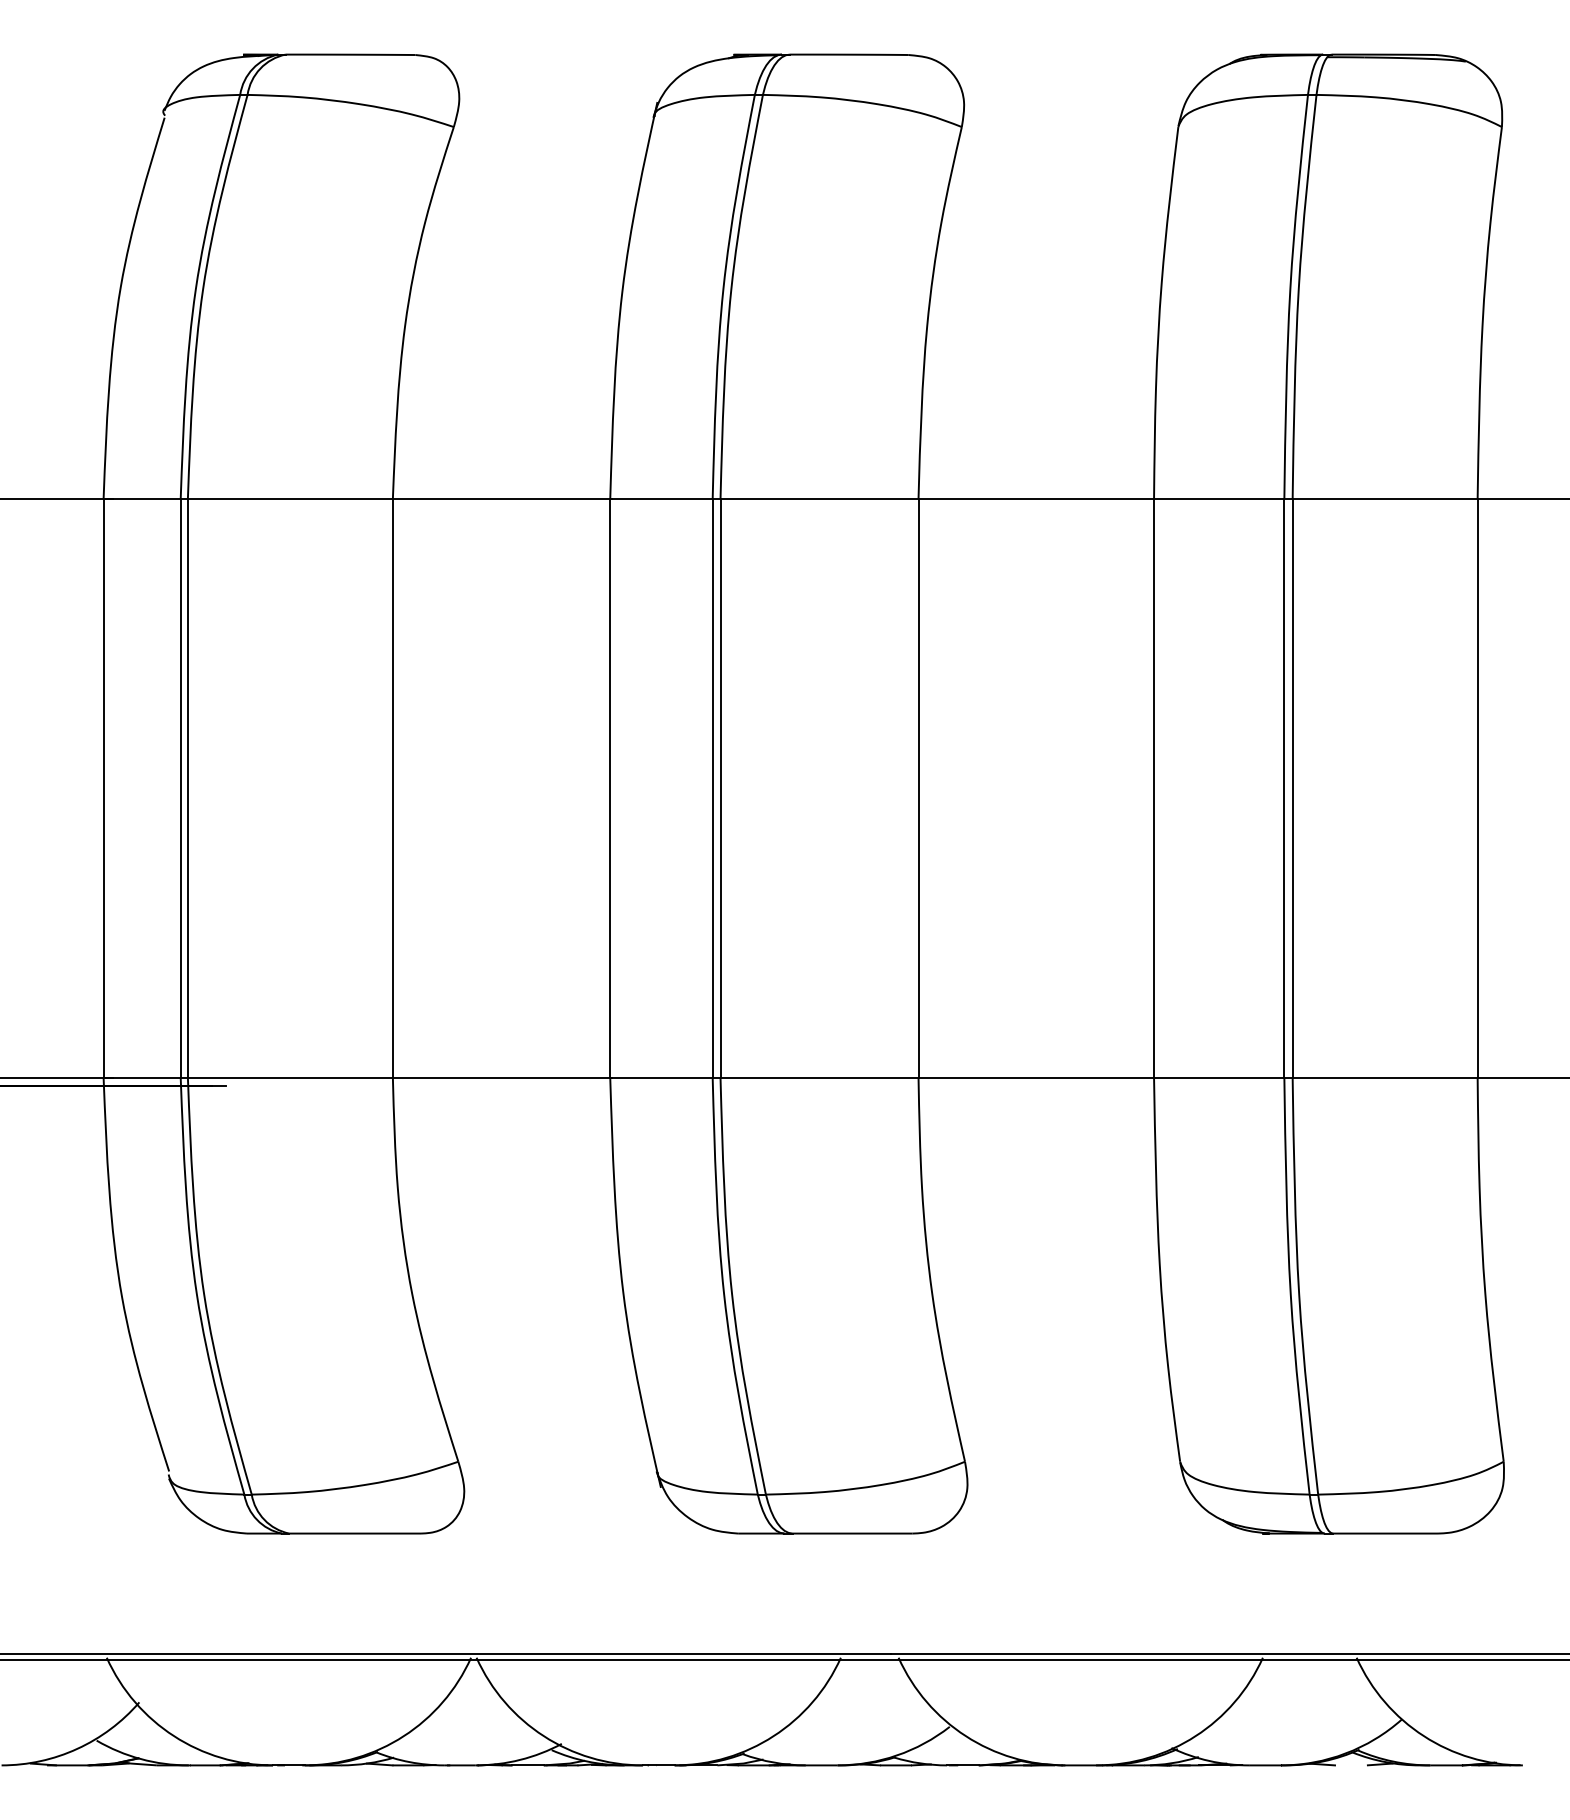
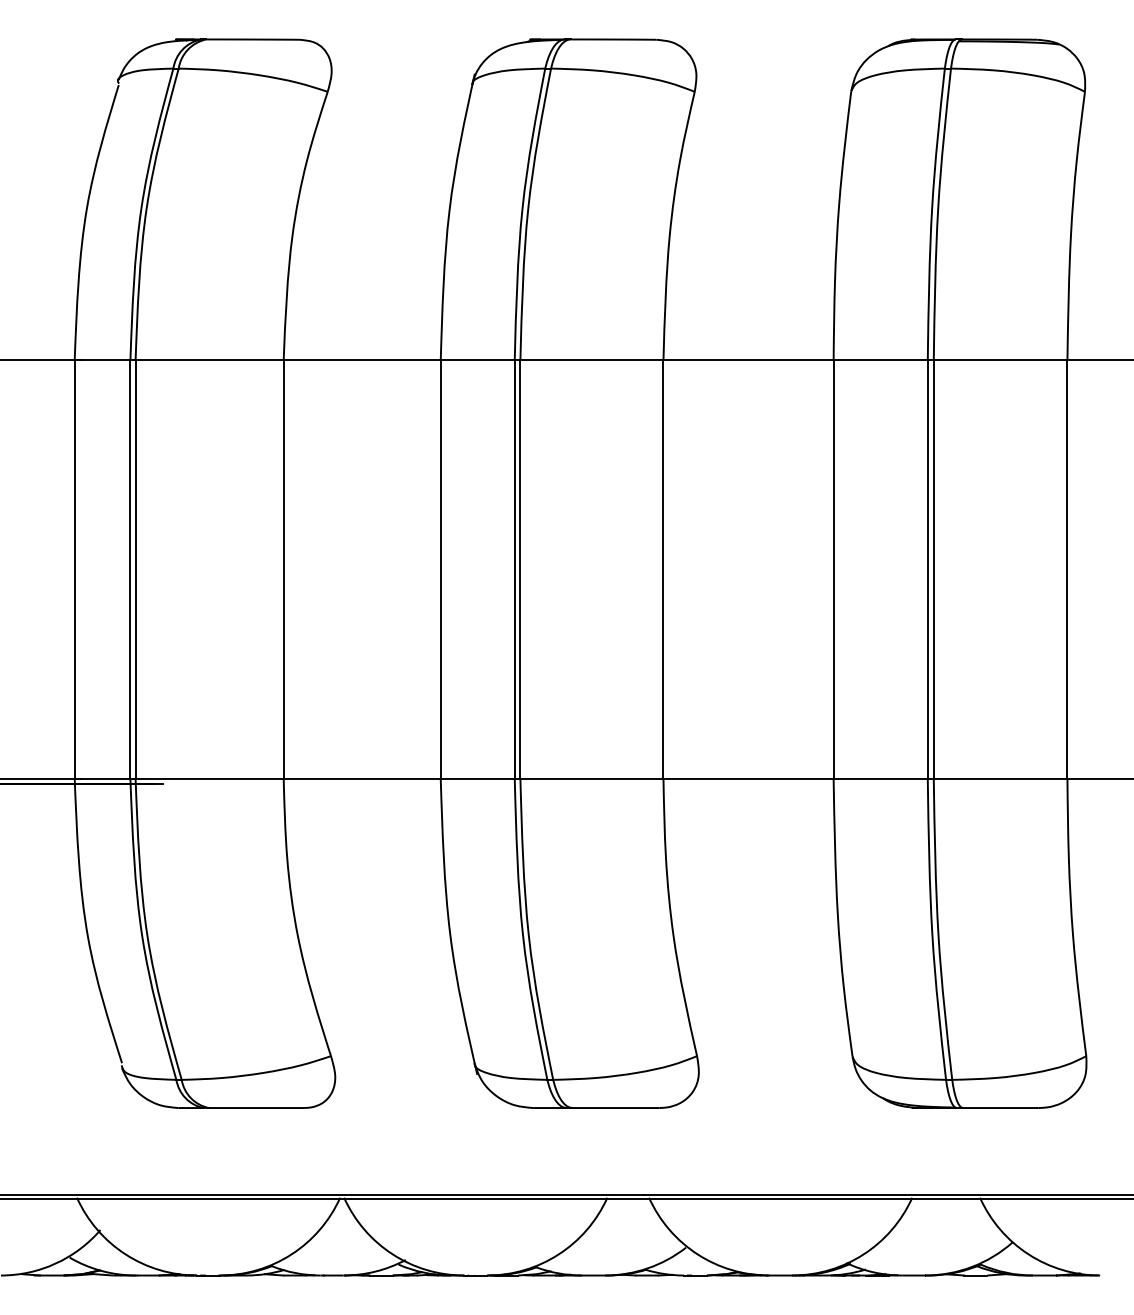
line: (1350, 1765) -> (975, 1275), added

